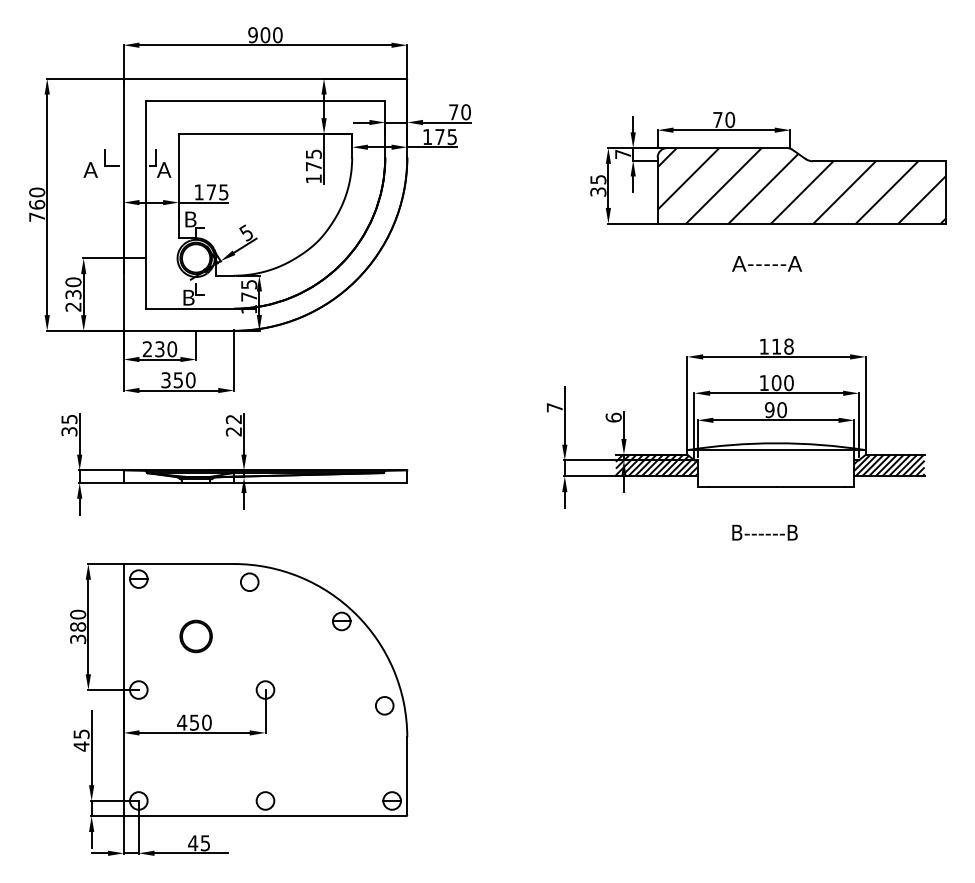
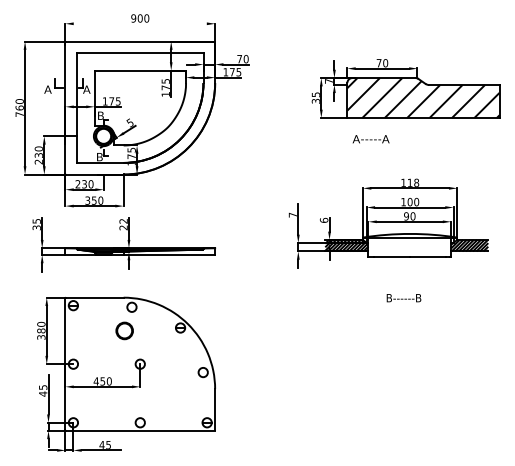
line: (263, 44) -> (139, 23), removed
text: (765, 264) -> (370, 139), moved
text: (764, 533) -> (403, 298), moved
part: (195, 635) -> (124, 330), moved

